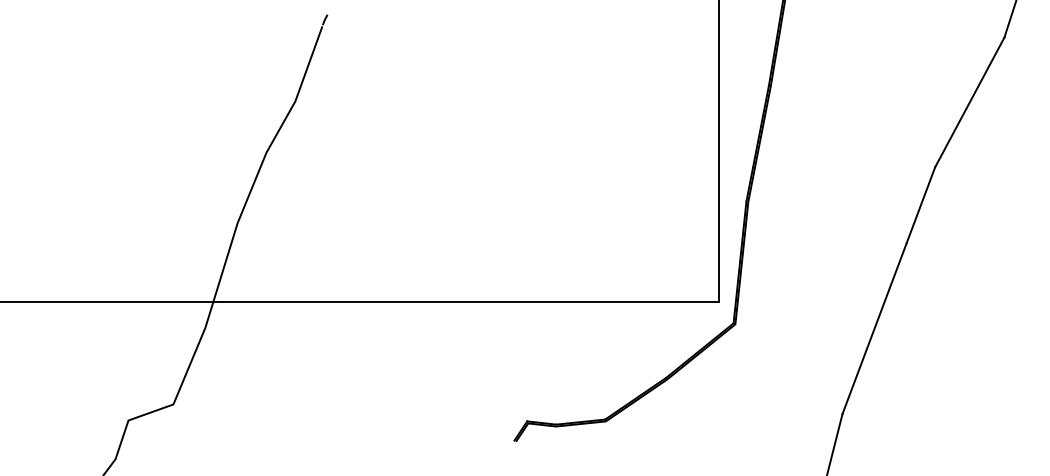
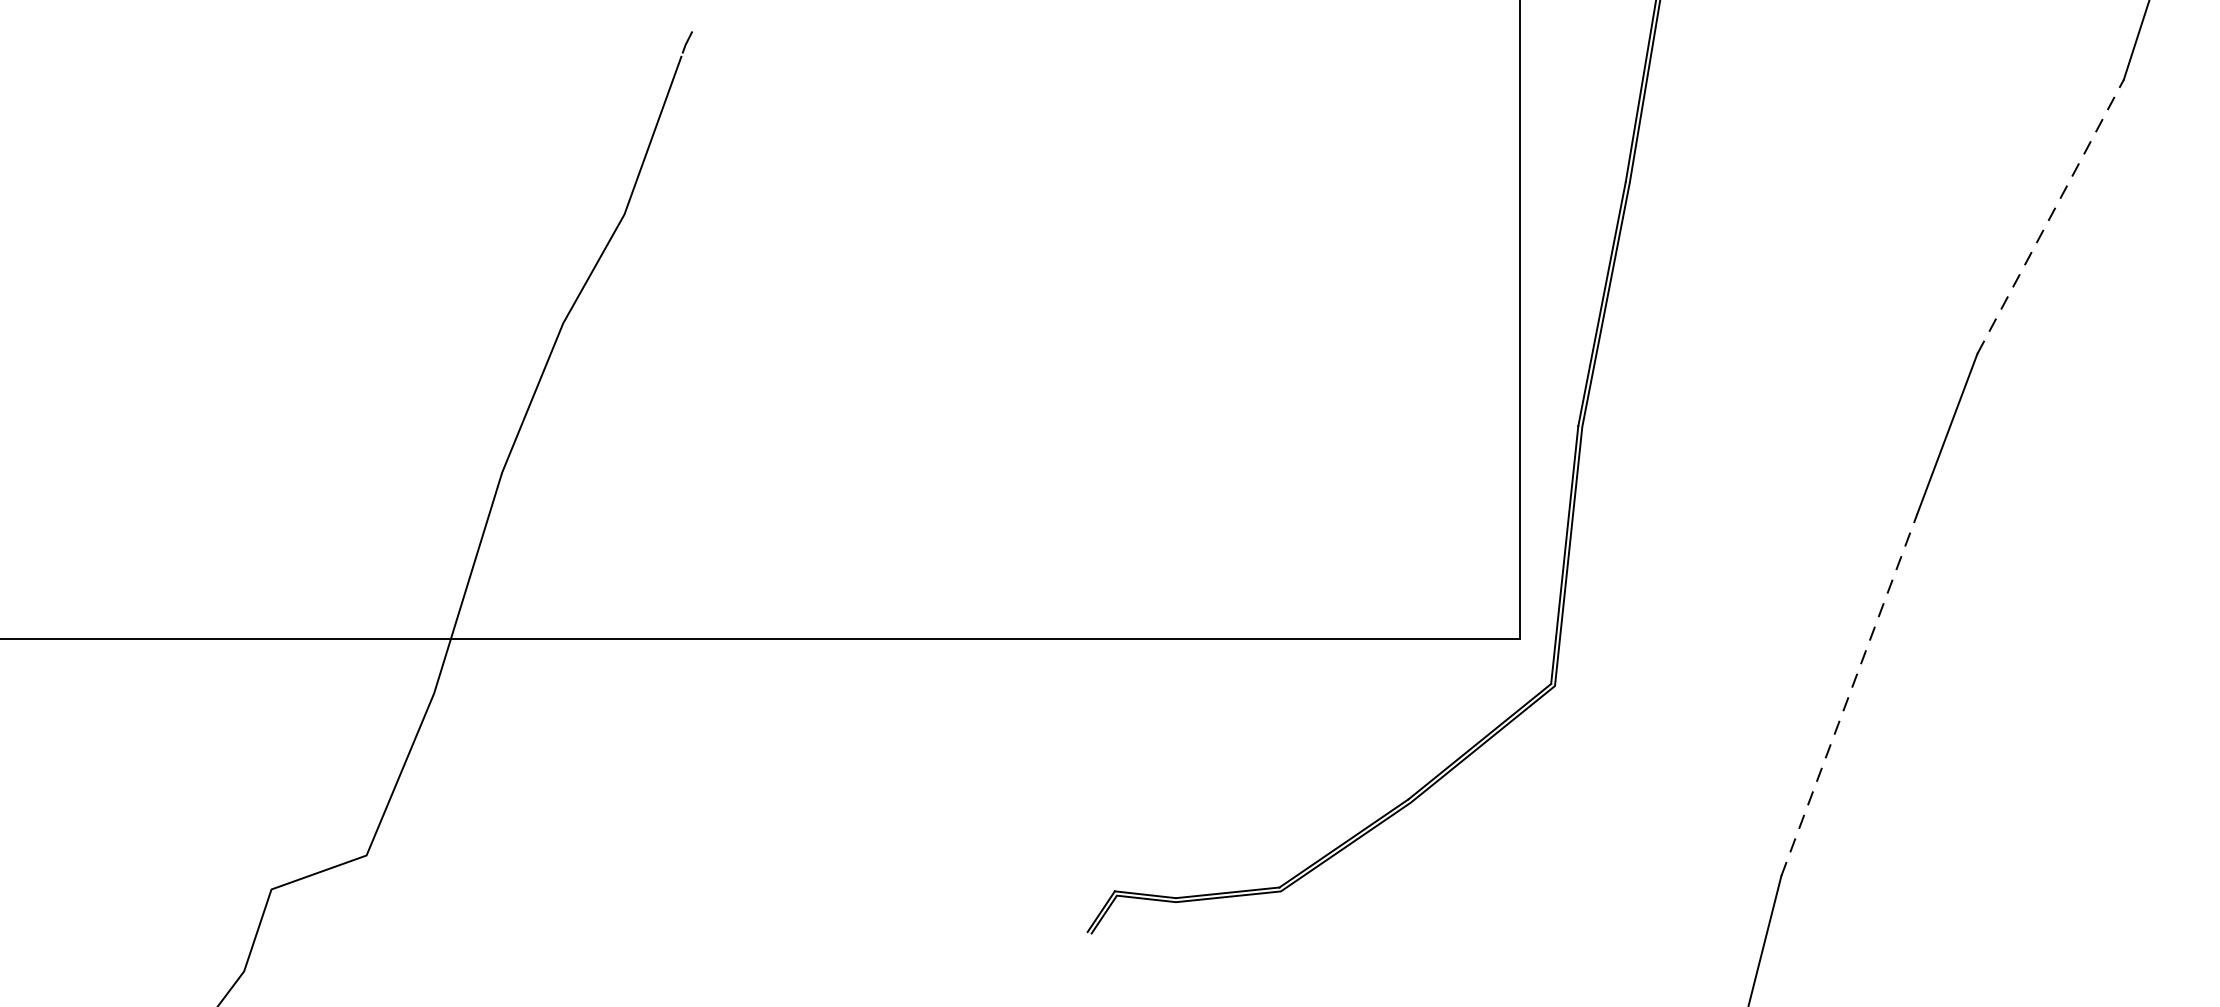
line: (970, 101) -> (2052, 214), solid -> dashed
line: (874, 328) -> (1849, 694), solid -> dashed

